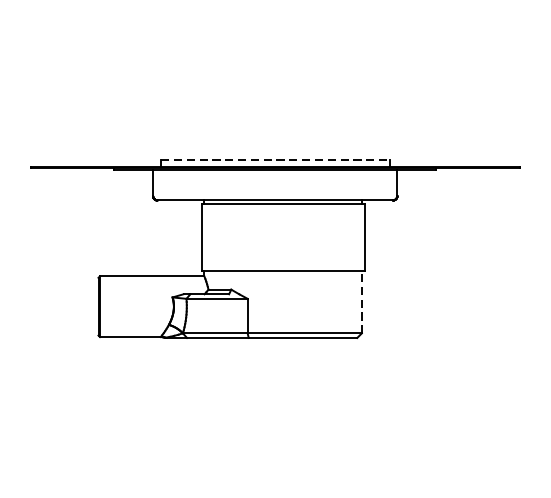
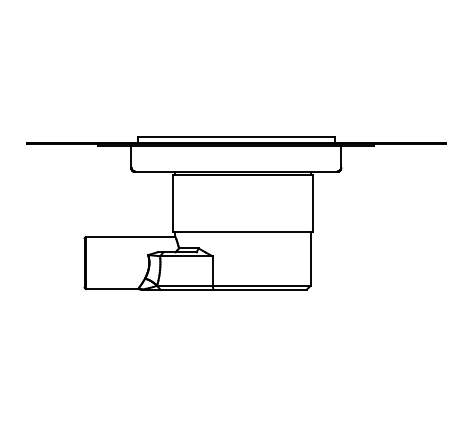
line: (275, 160) -> (236, 137), dashed -> solid
line: (361, 301) -> (310, 258), dashed -> solid

